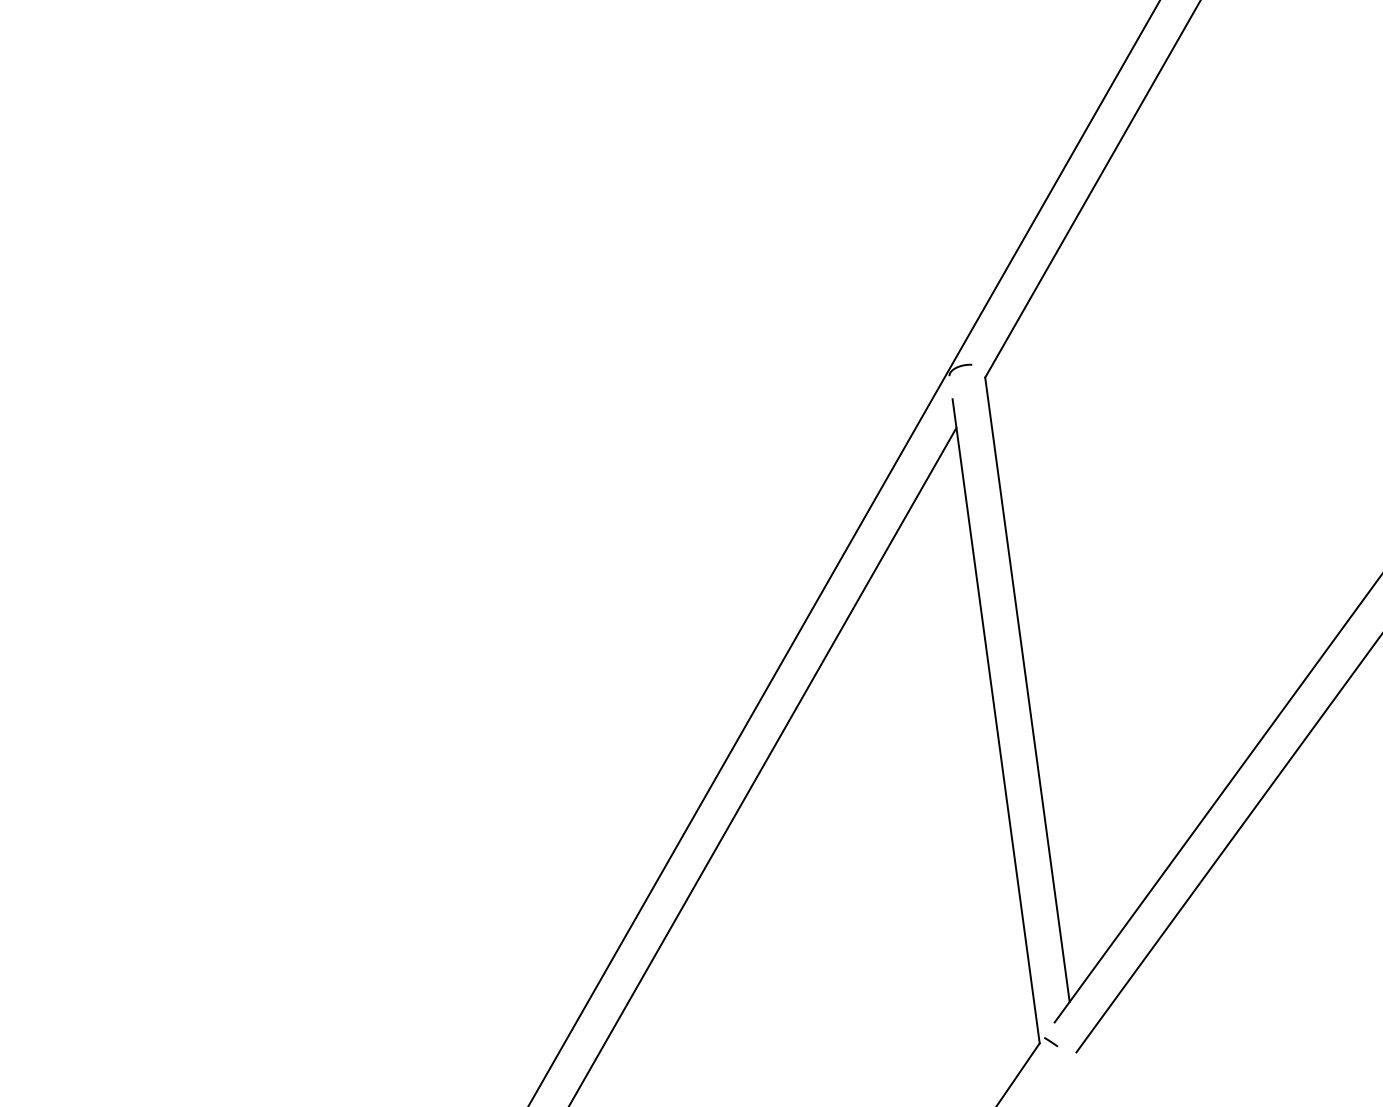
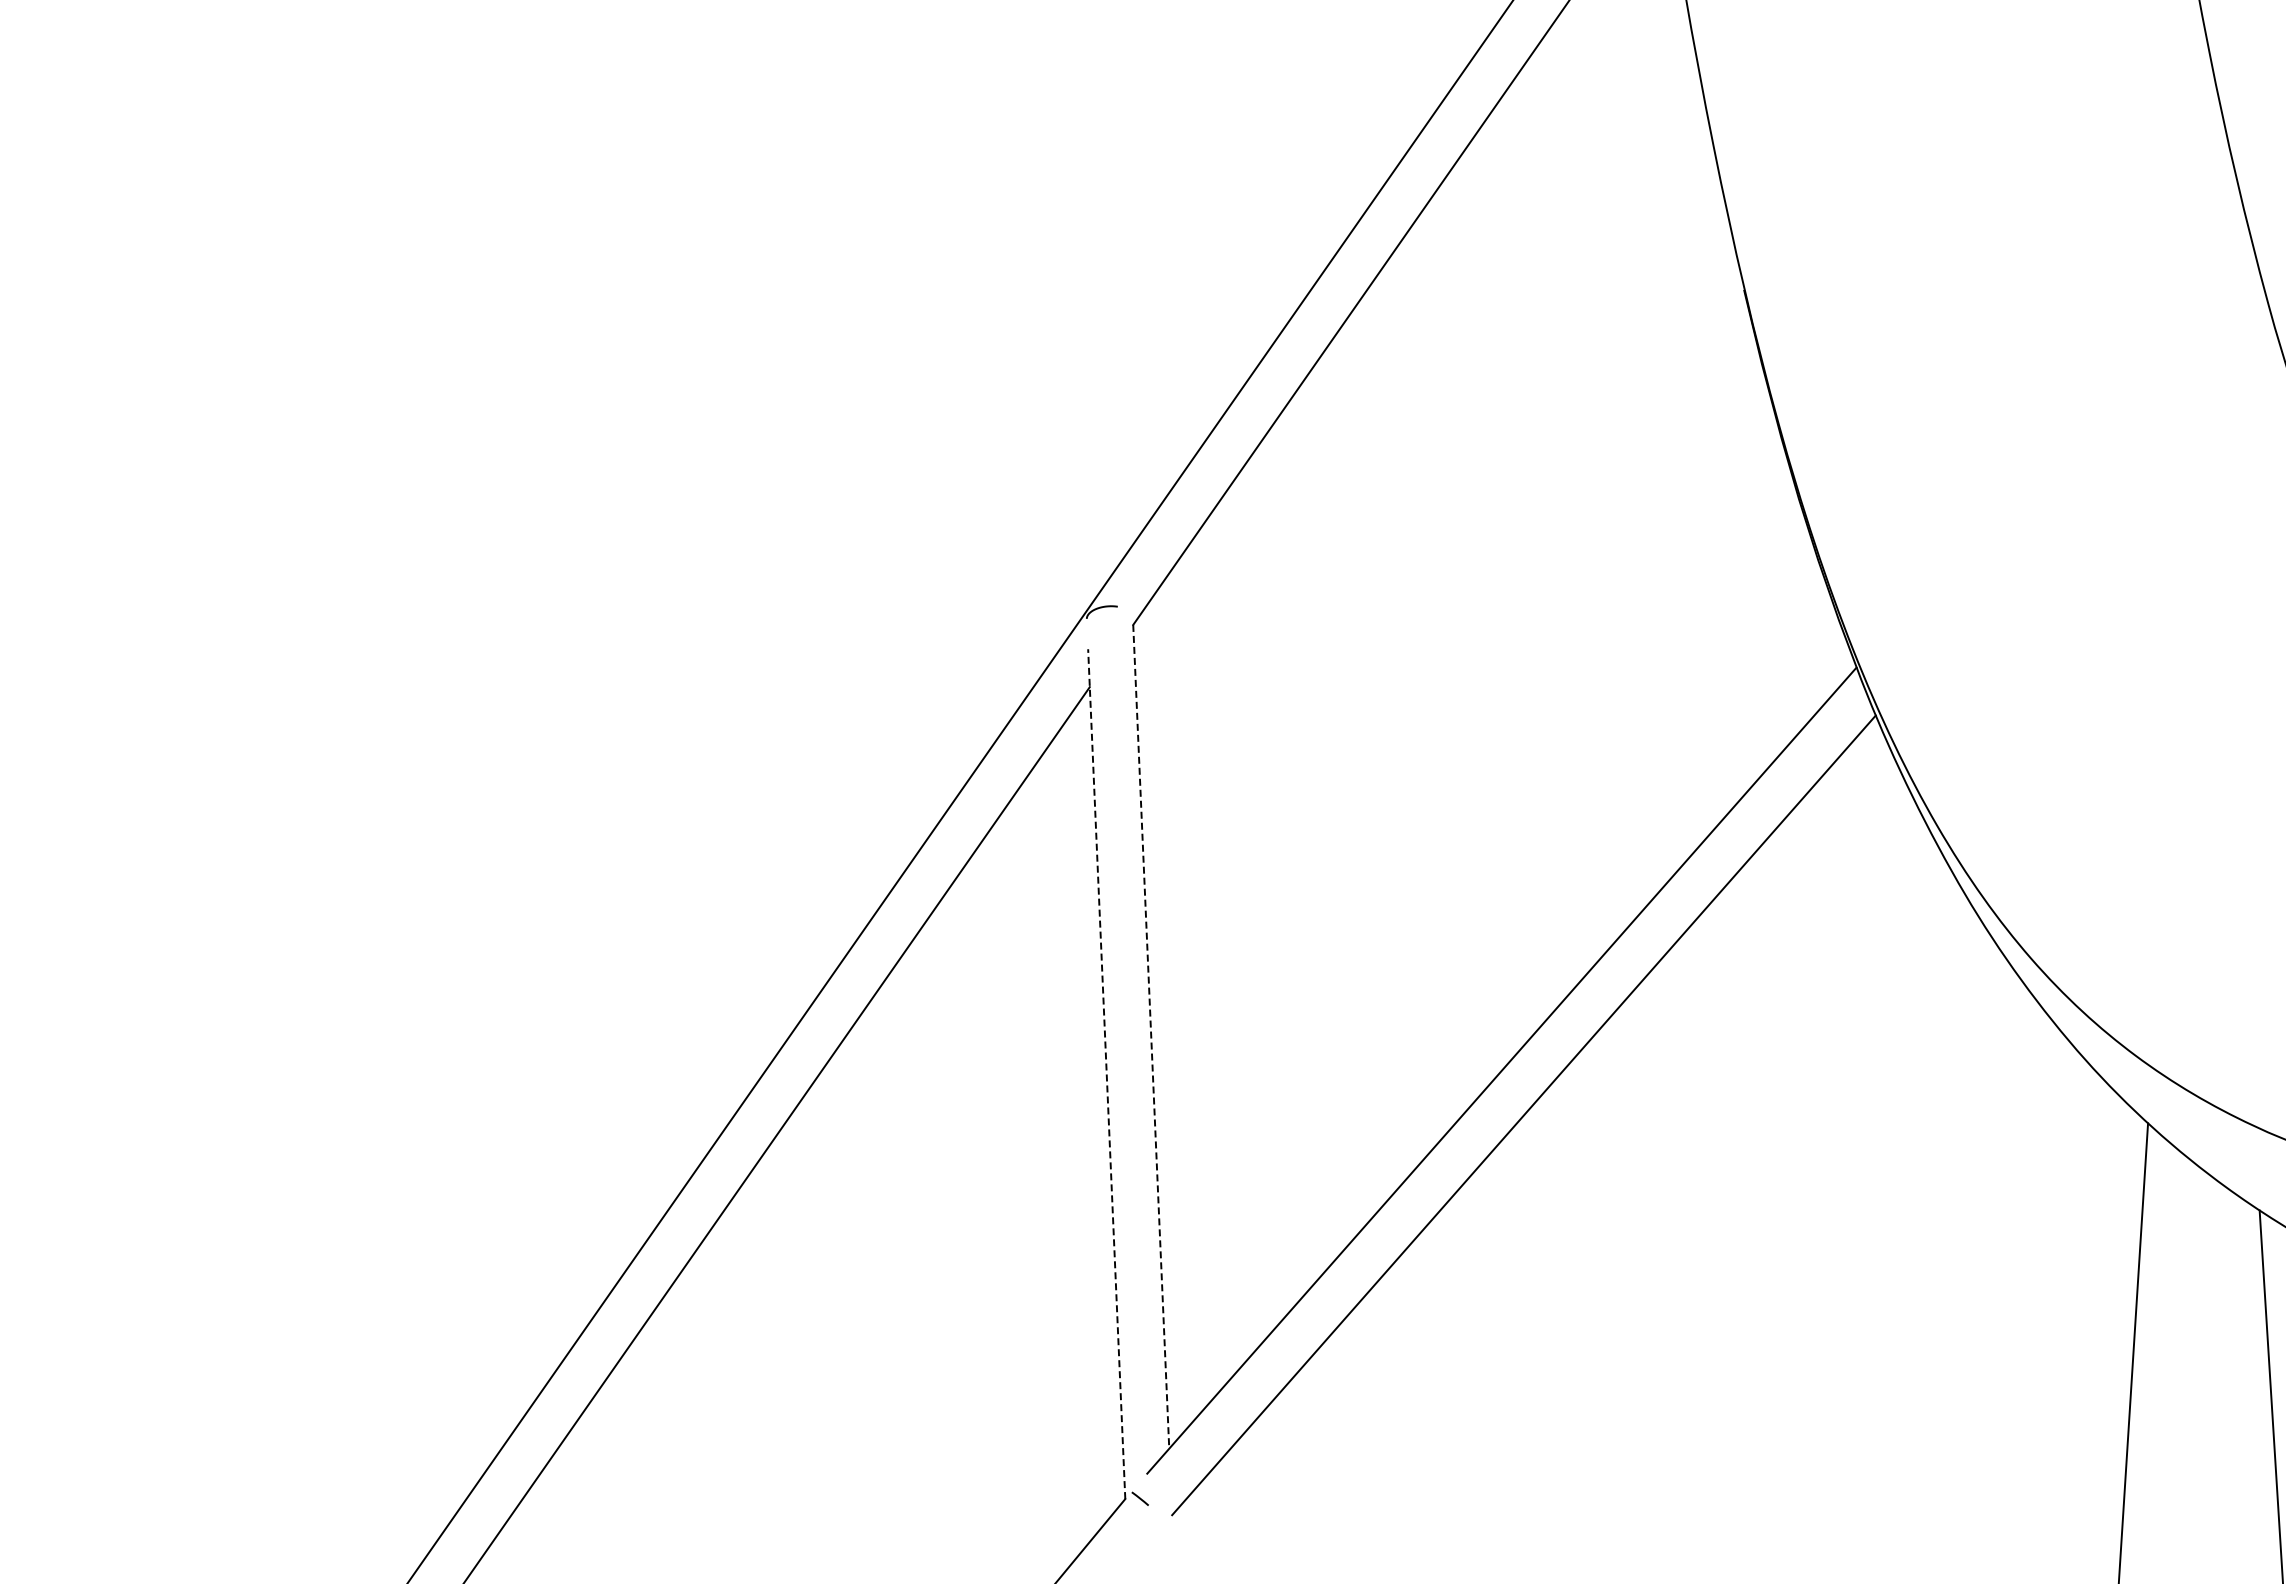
line: (1027, 690) -> (1151, 1037), solid -> dashed
line: (995, 720) -> (1106, 1073), solid -> dashed

